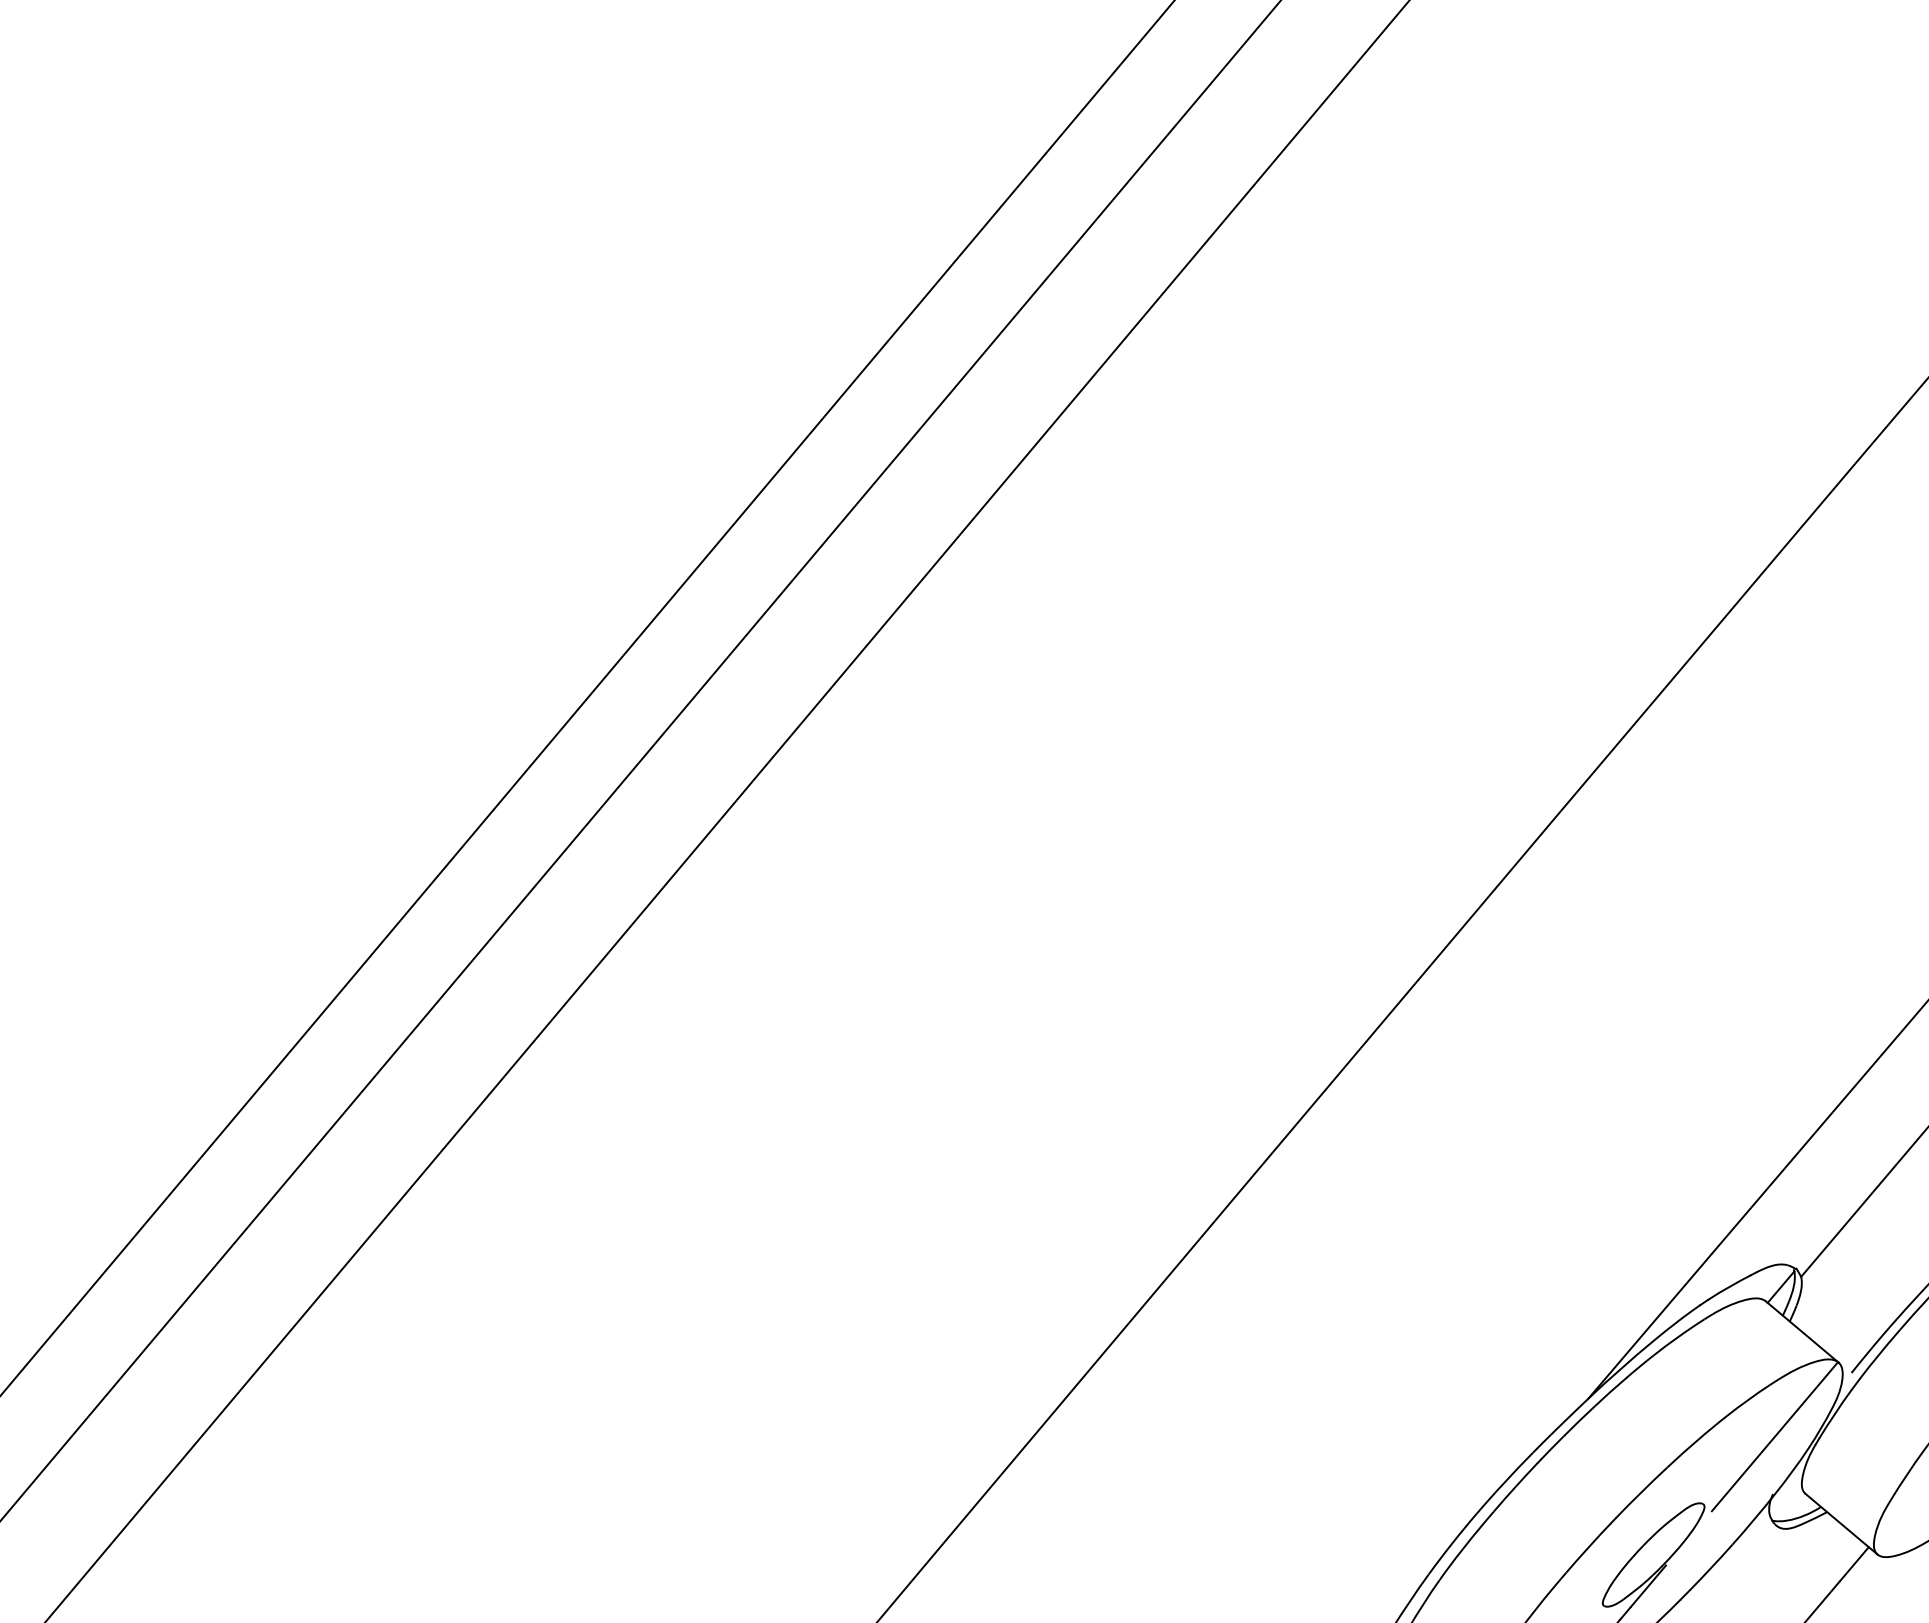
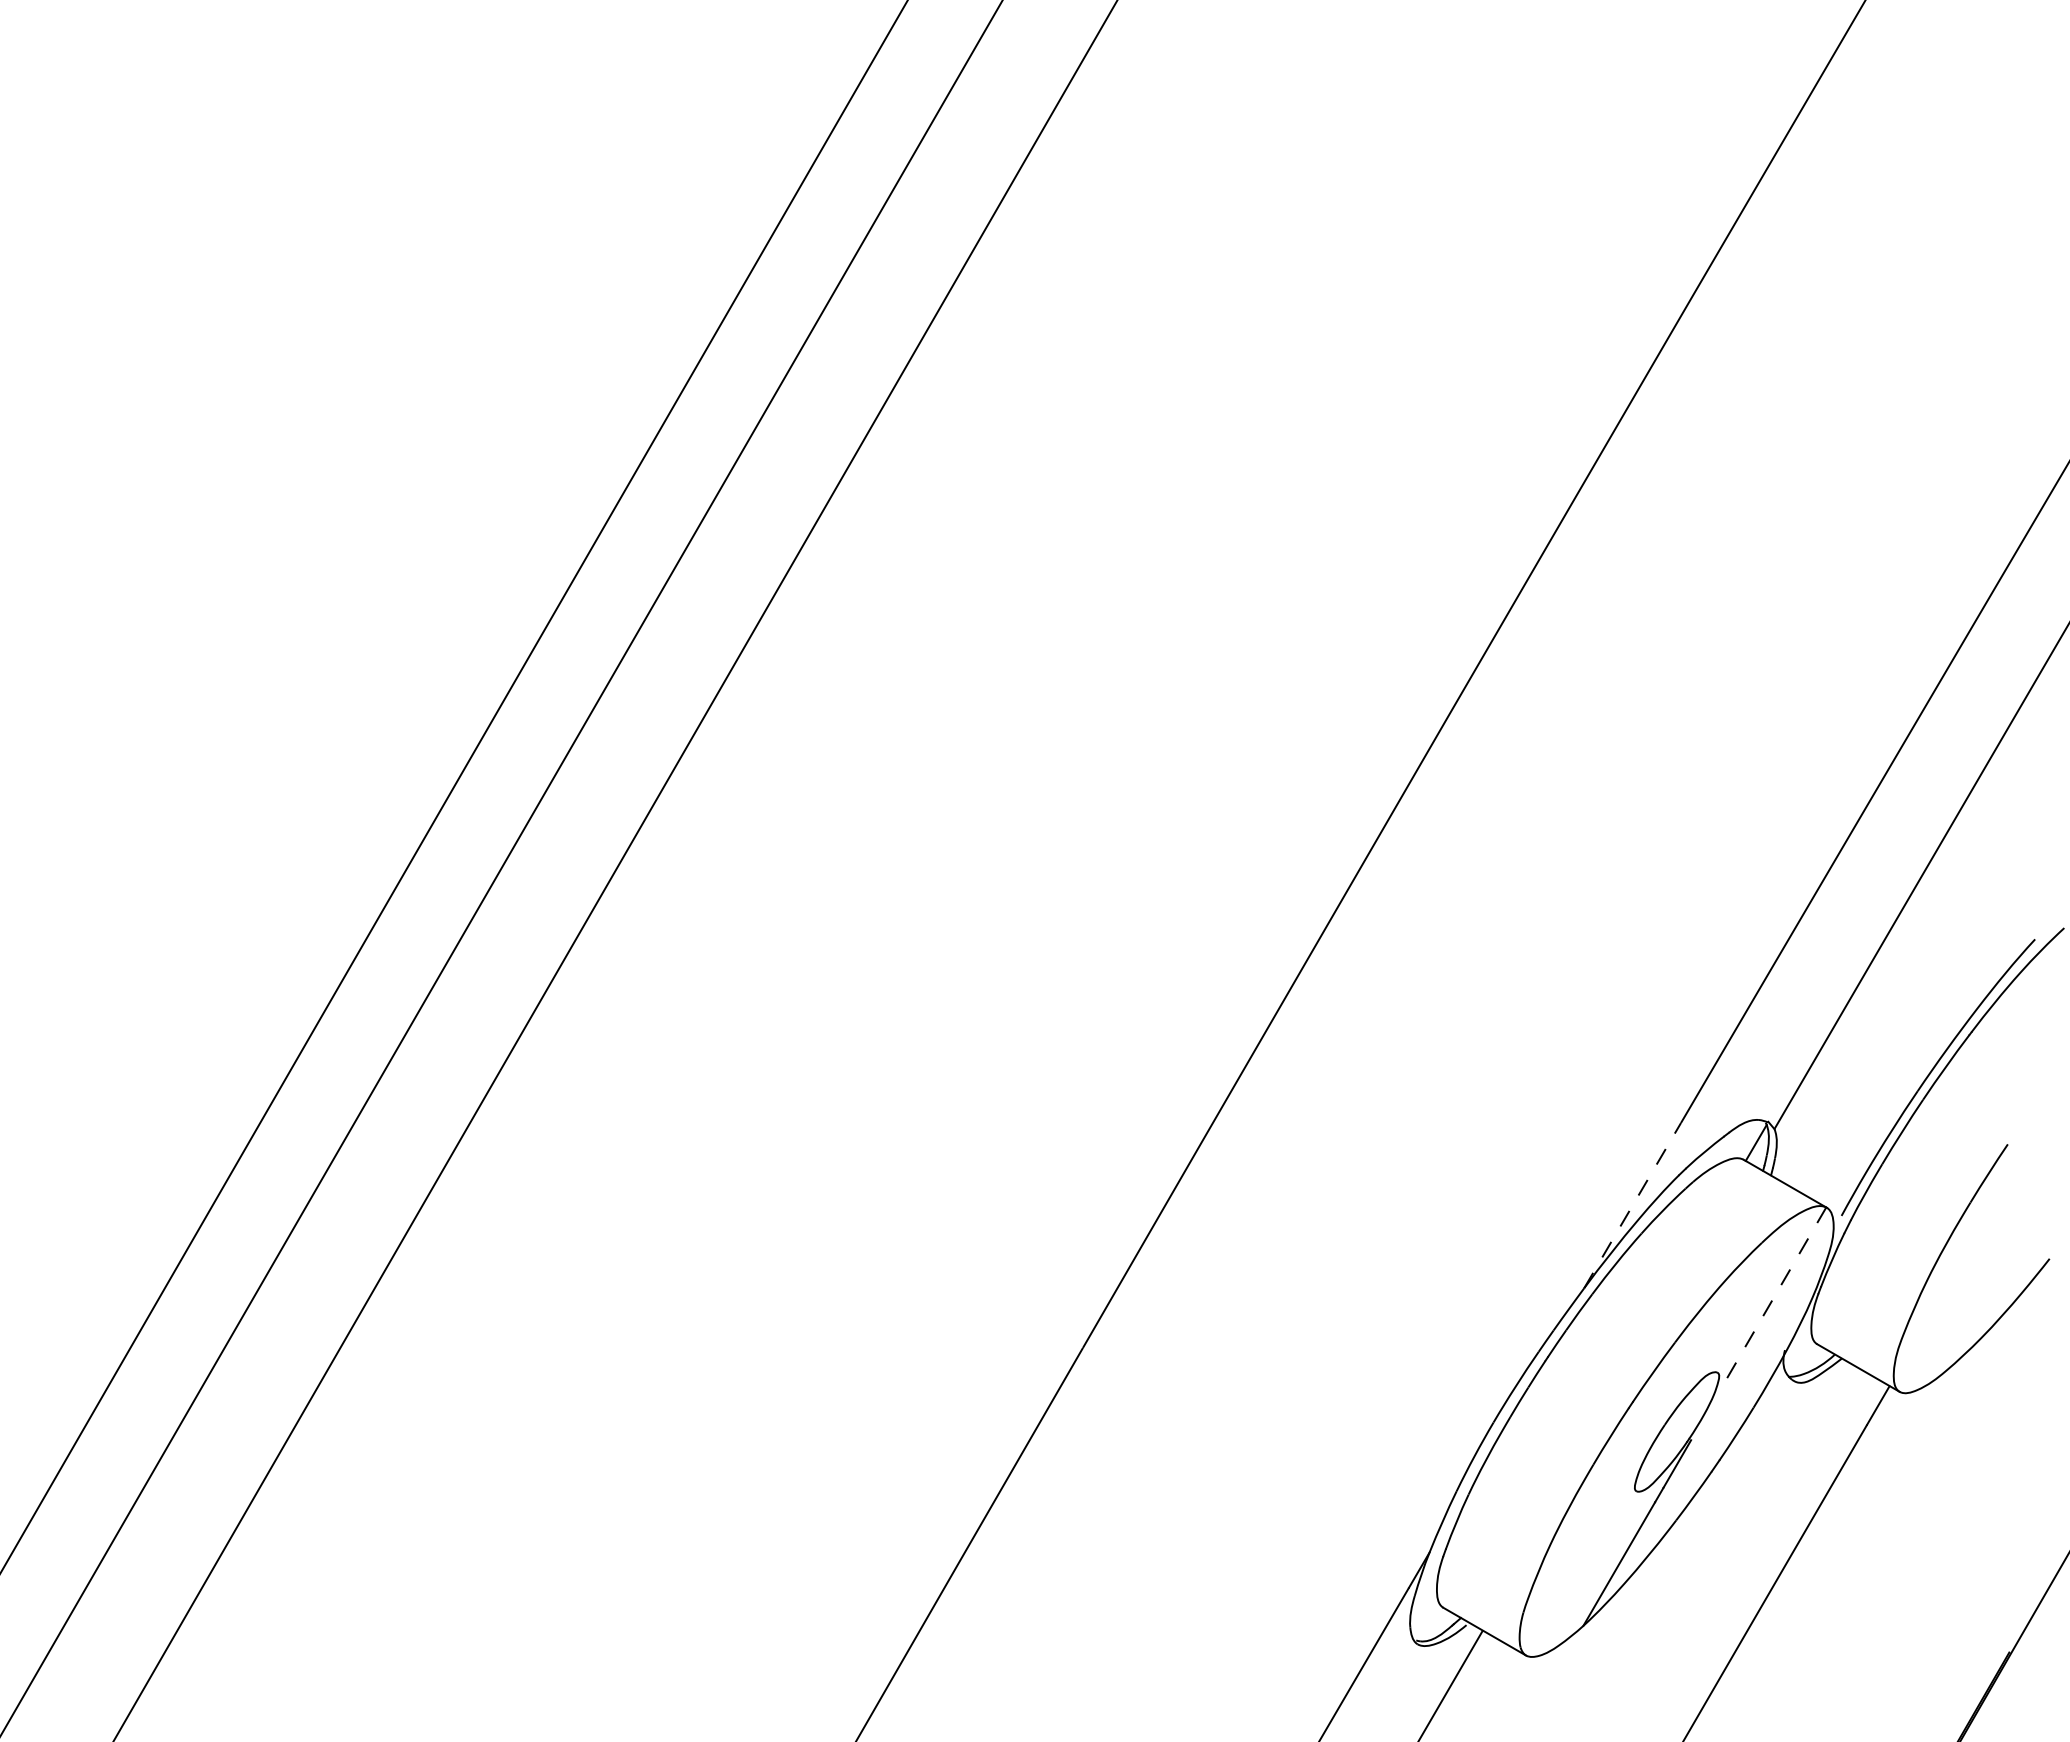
line: (1649, 1326) -> (1632, 1205), solid -> dashed
line: (1774, 1436) -> (1776, 1292), solid -> dashed

